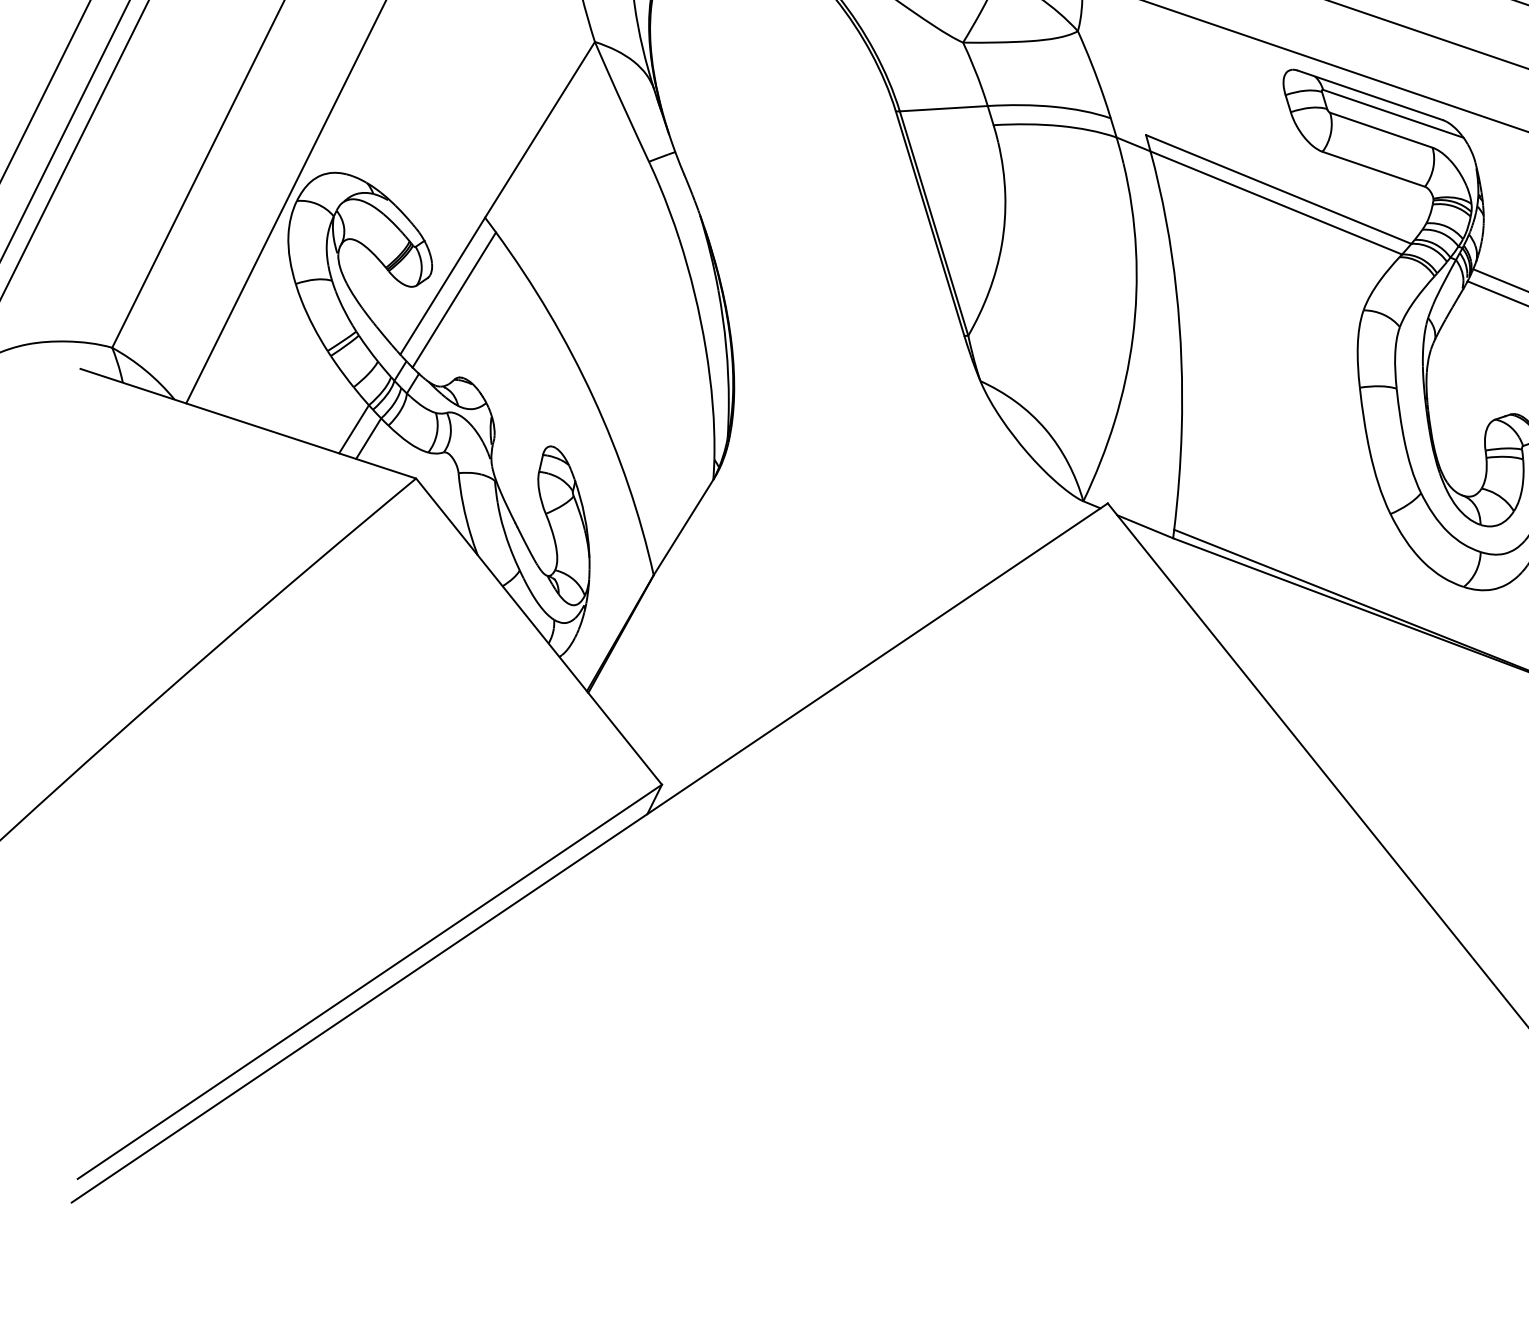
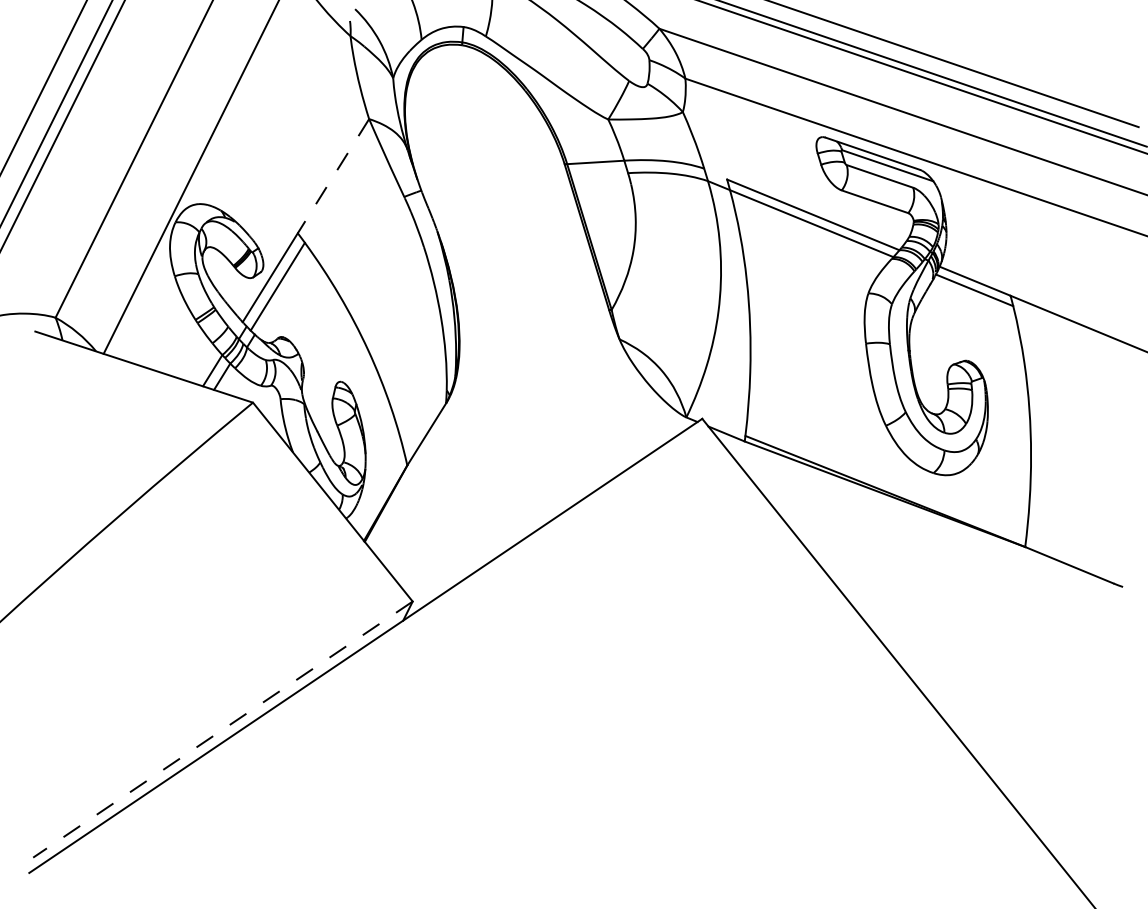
line: (540, 130) -> (333, 176), solid -> dashed
line: (369, 981) -> (222, 729), solid -> dashed

